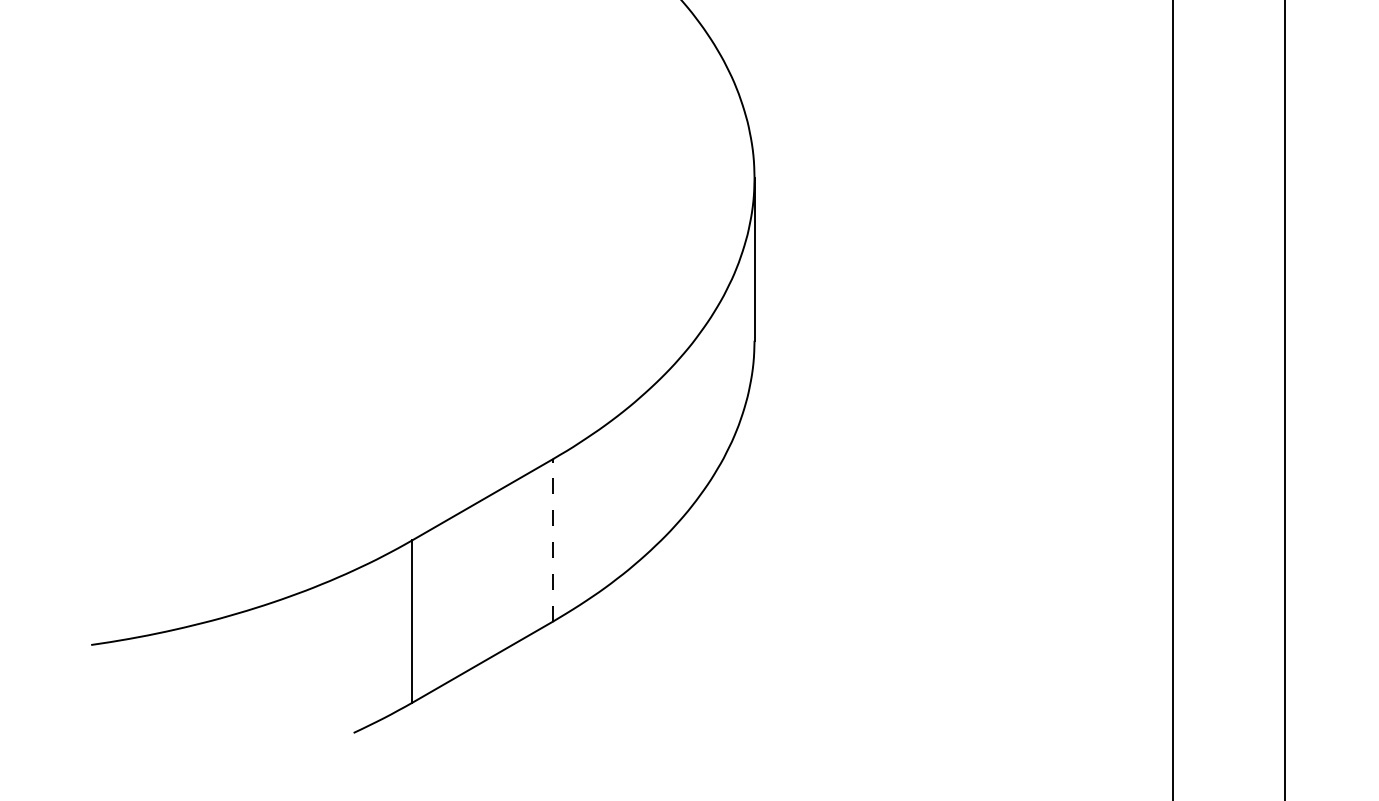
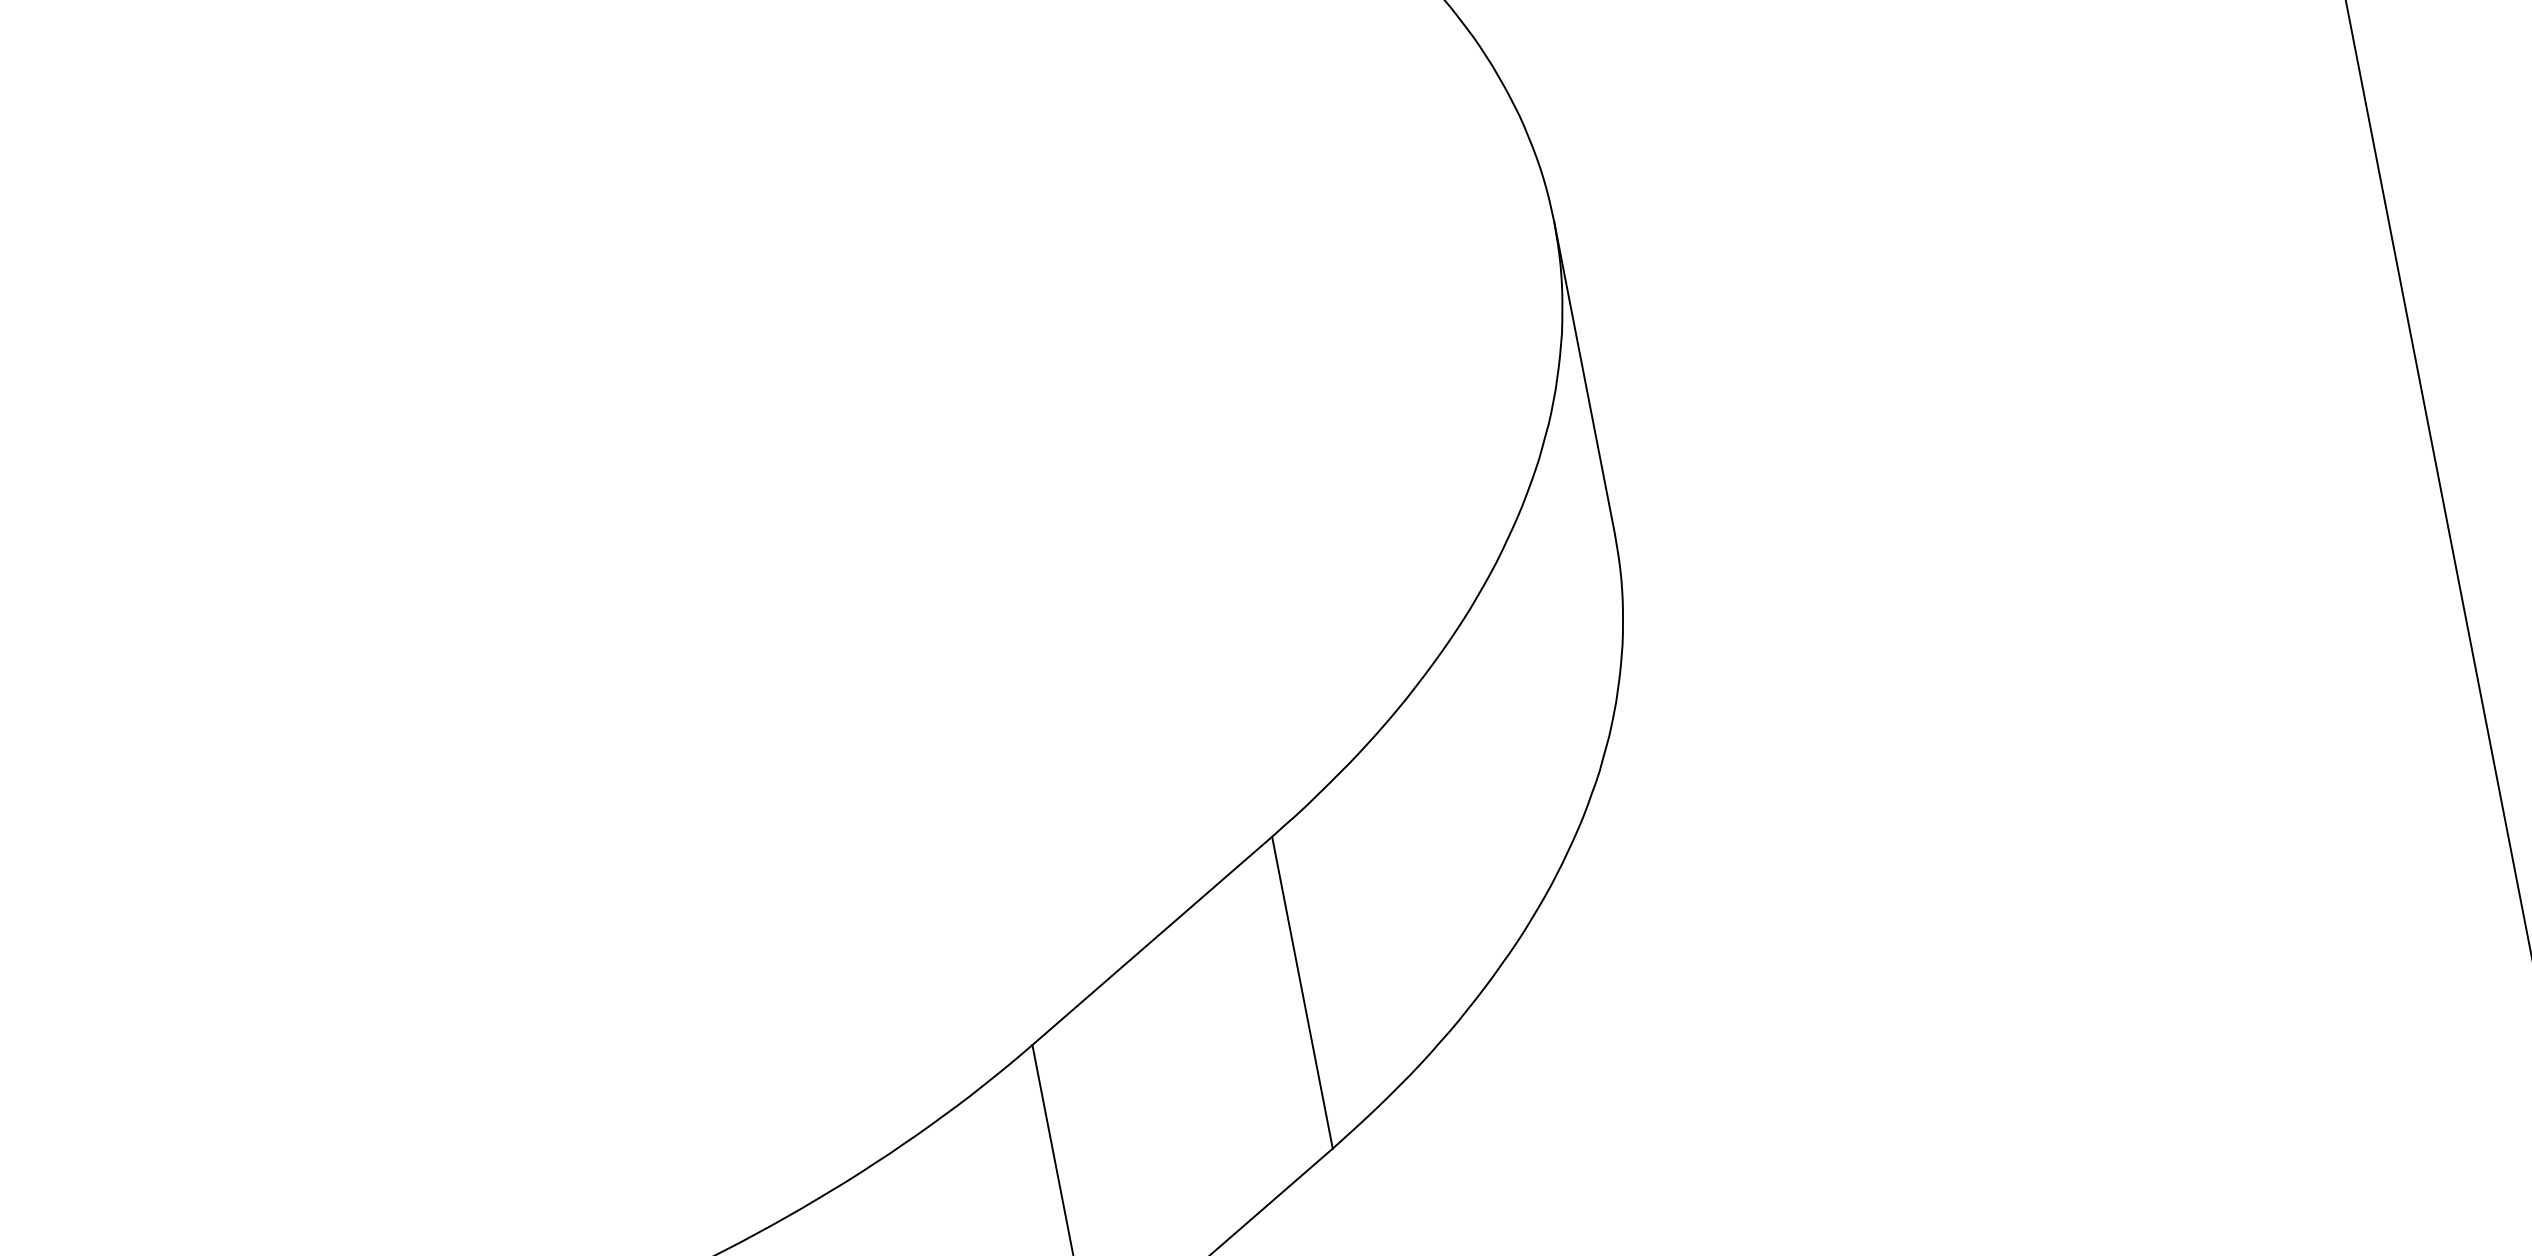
line: (553, 539) -> (1303, 990), dashed -> solid

